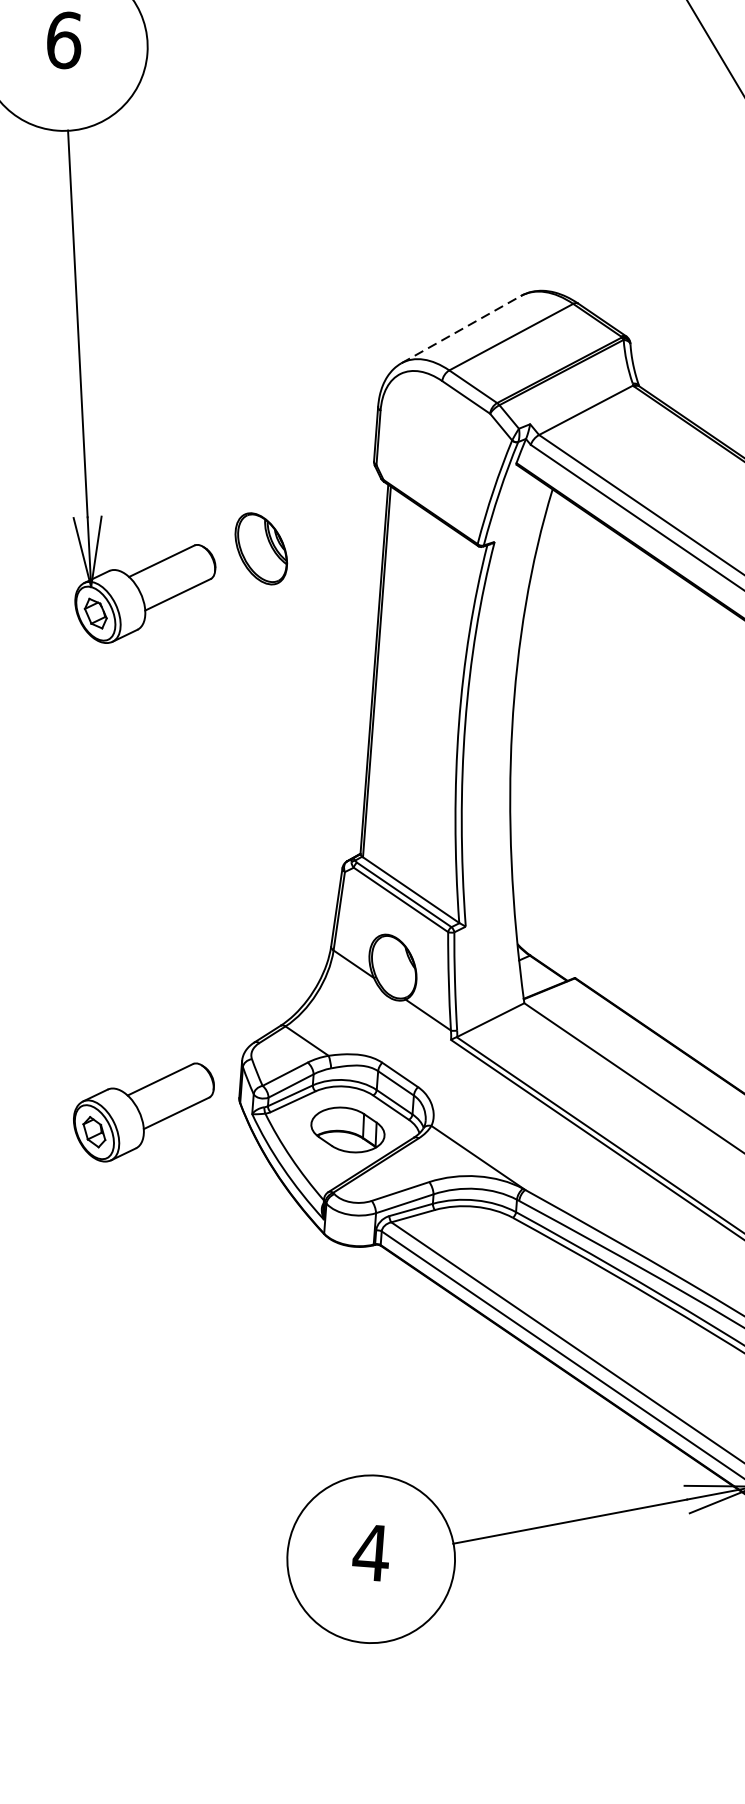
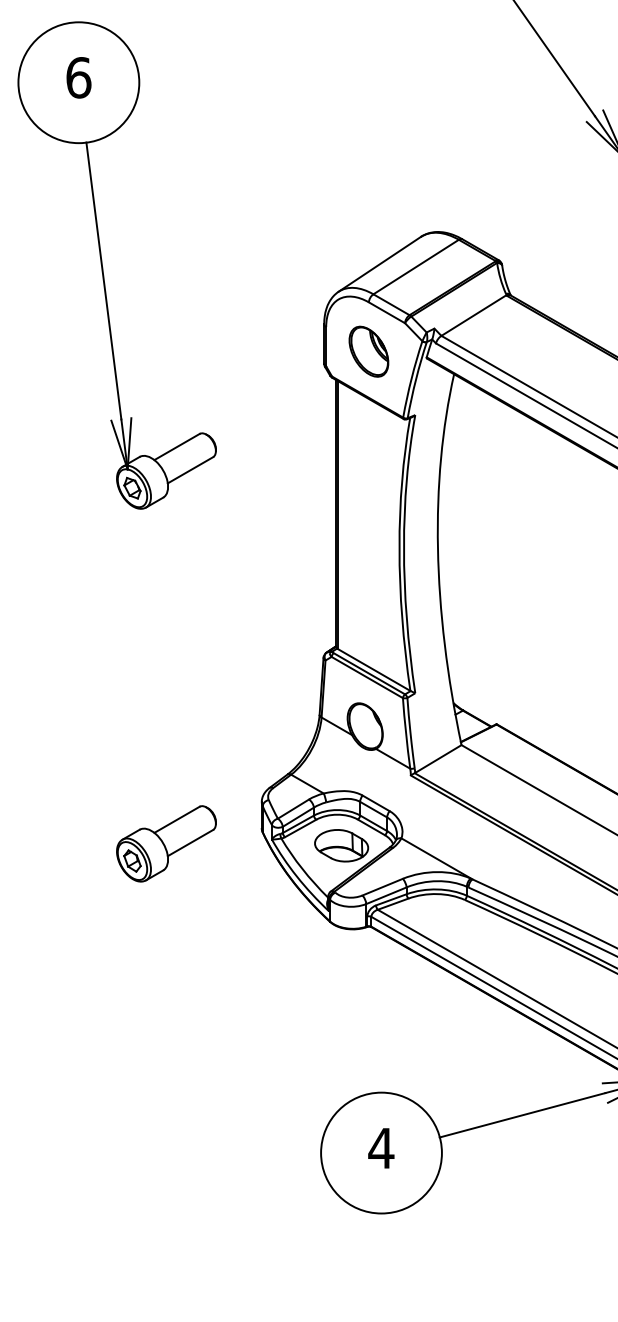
line: (462, 329) -> (380, 264), dashed -> solid
part: (260, 548) -> (368, 351), moved
part: (143, 1111) -> (166, 843), moved

